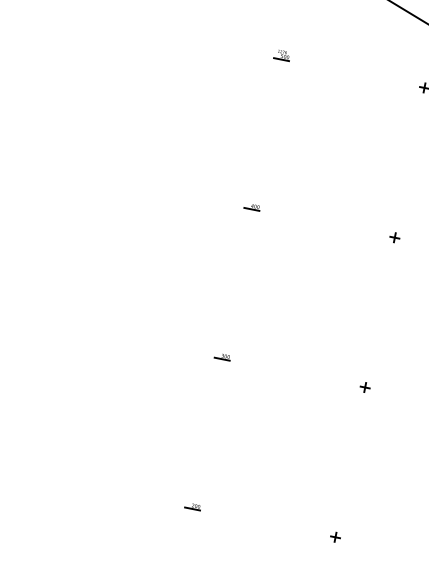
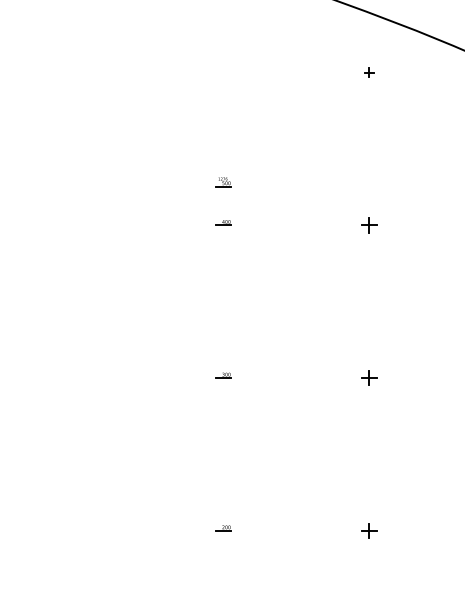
part: (282, 55) -> (223, 182), moved
part: (395, 237) -> (369, 225), size x1.6
part: (365, 387) -> (369, 378), size x1.6
part: (335, 537) -> (369, 530), size x1.6

